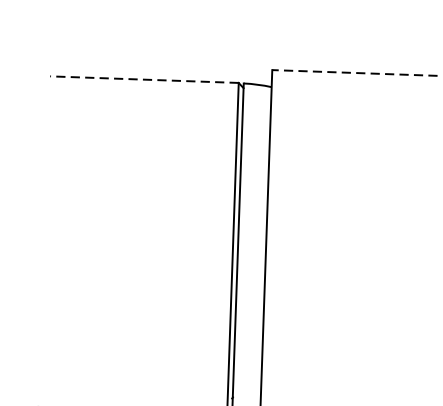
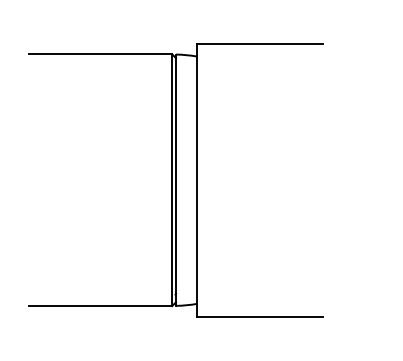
line: (355, 72) -> (260, 43), dashed -> solid
line: (144, 79) -> (100, 54), dashed -> solid

